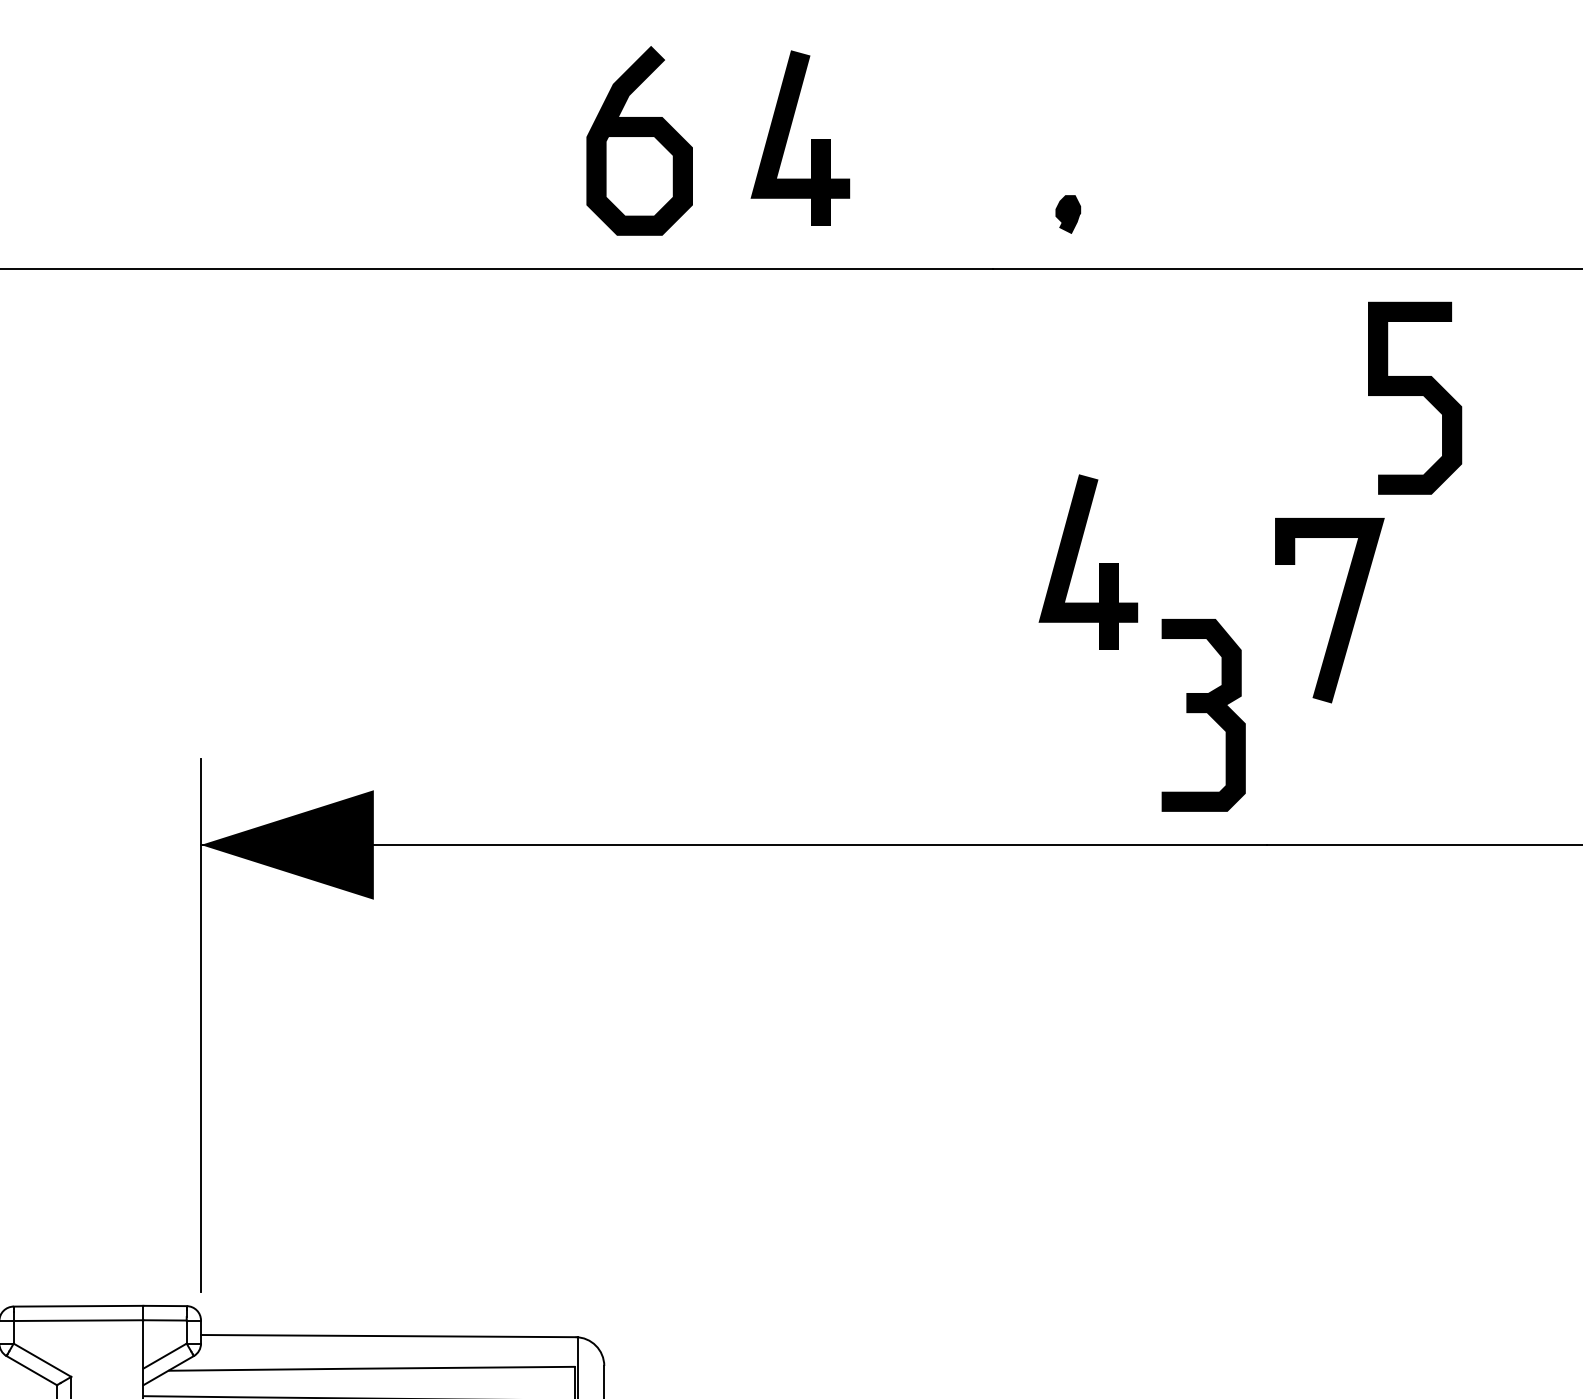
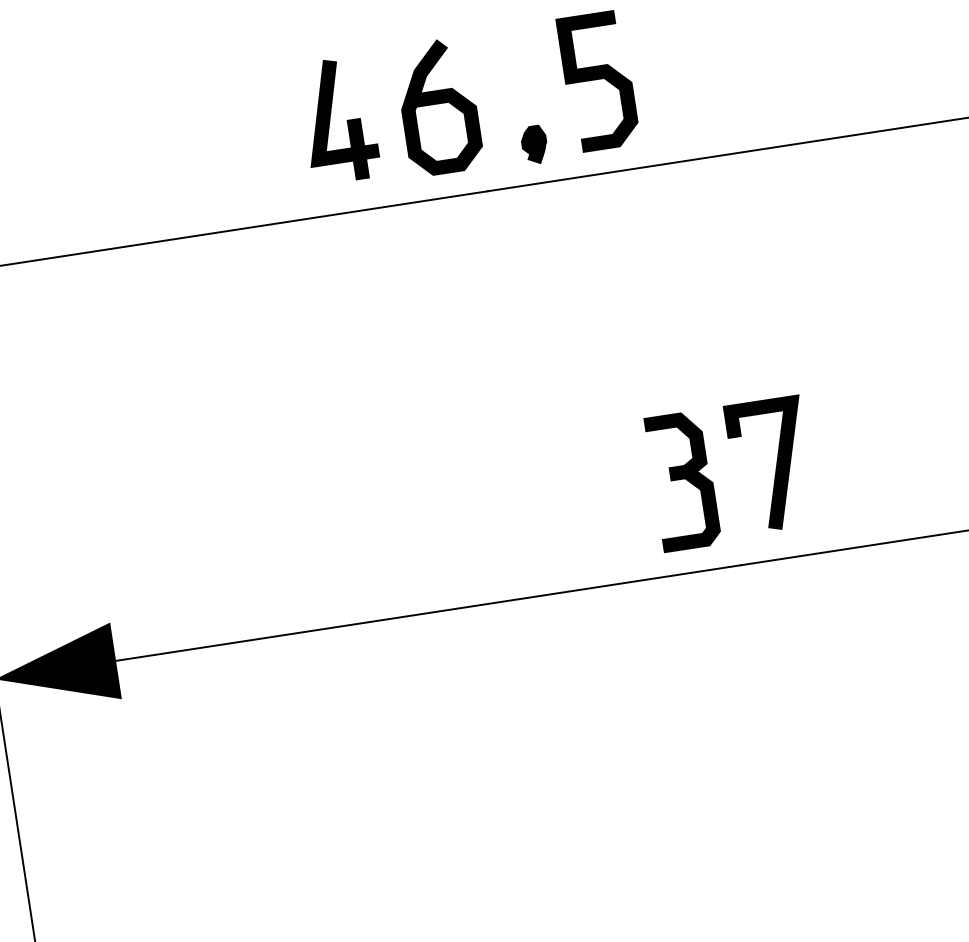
curve: (639, 136) -> (438, 103), moved
part: (1068, 214) -> (534, 145), size x1.43
curve: (1415, 395) -> (598, 79), moved
part: (1099, 563) -> (593, 386), removed
line: (1336, 613) -> (775, 466), moved

